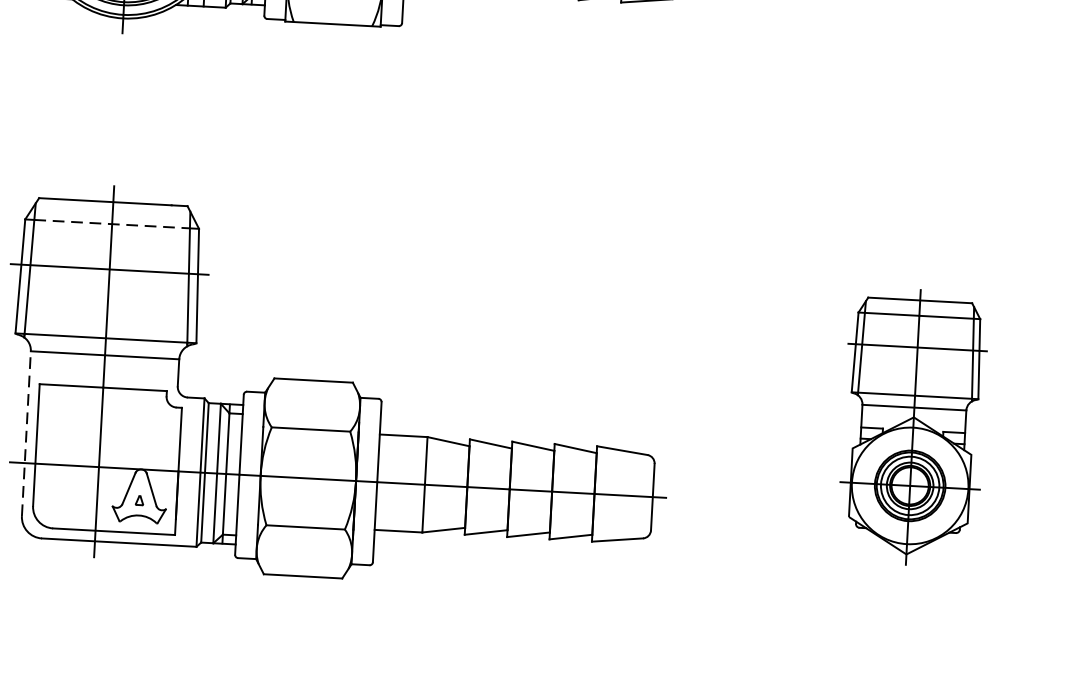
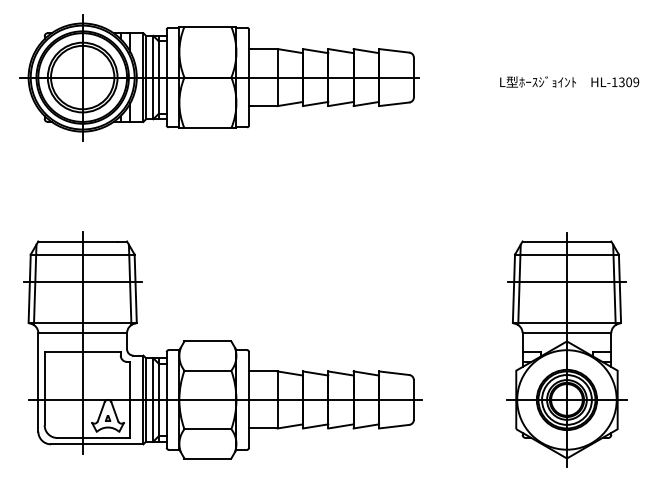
line: (111, 223) -> (82, 254), dashed -> solid
part: (912, 426) -> (566, 349), size x1.43
line: (26, 432) -> (38, 381), dashed -> solid

